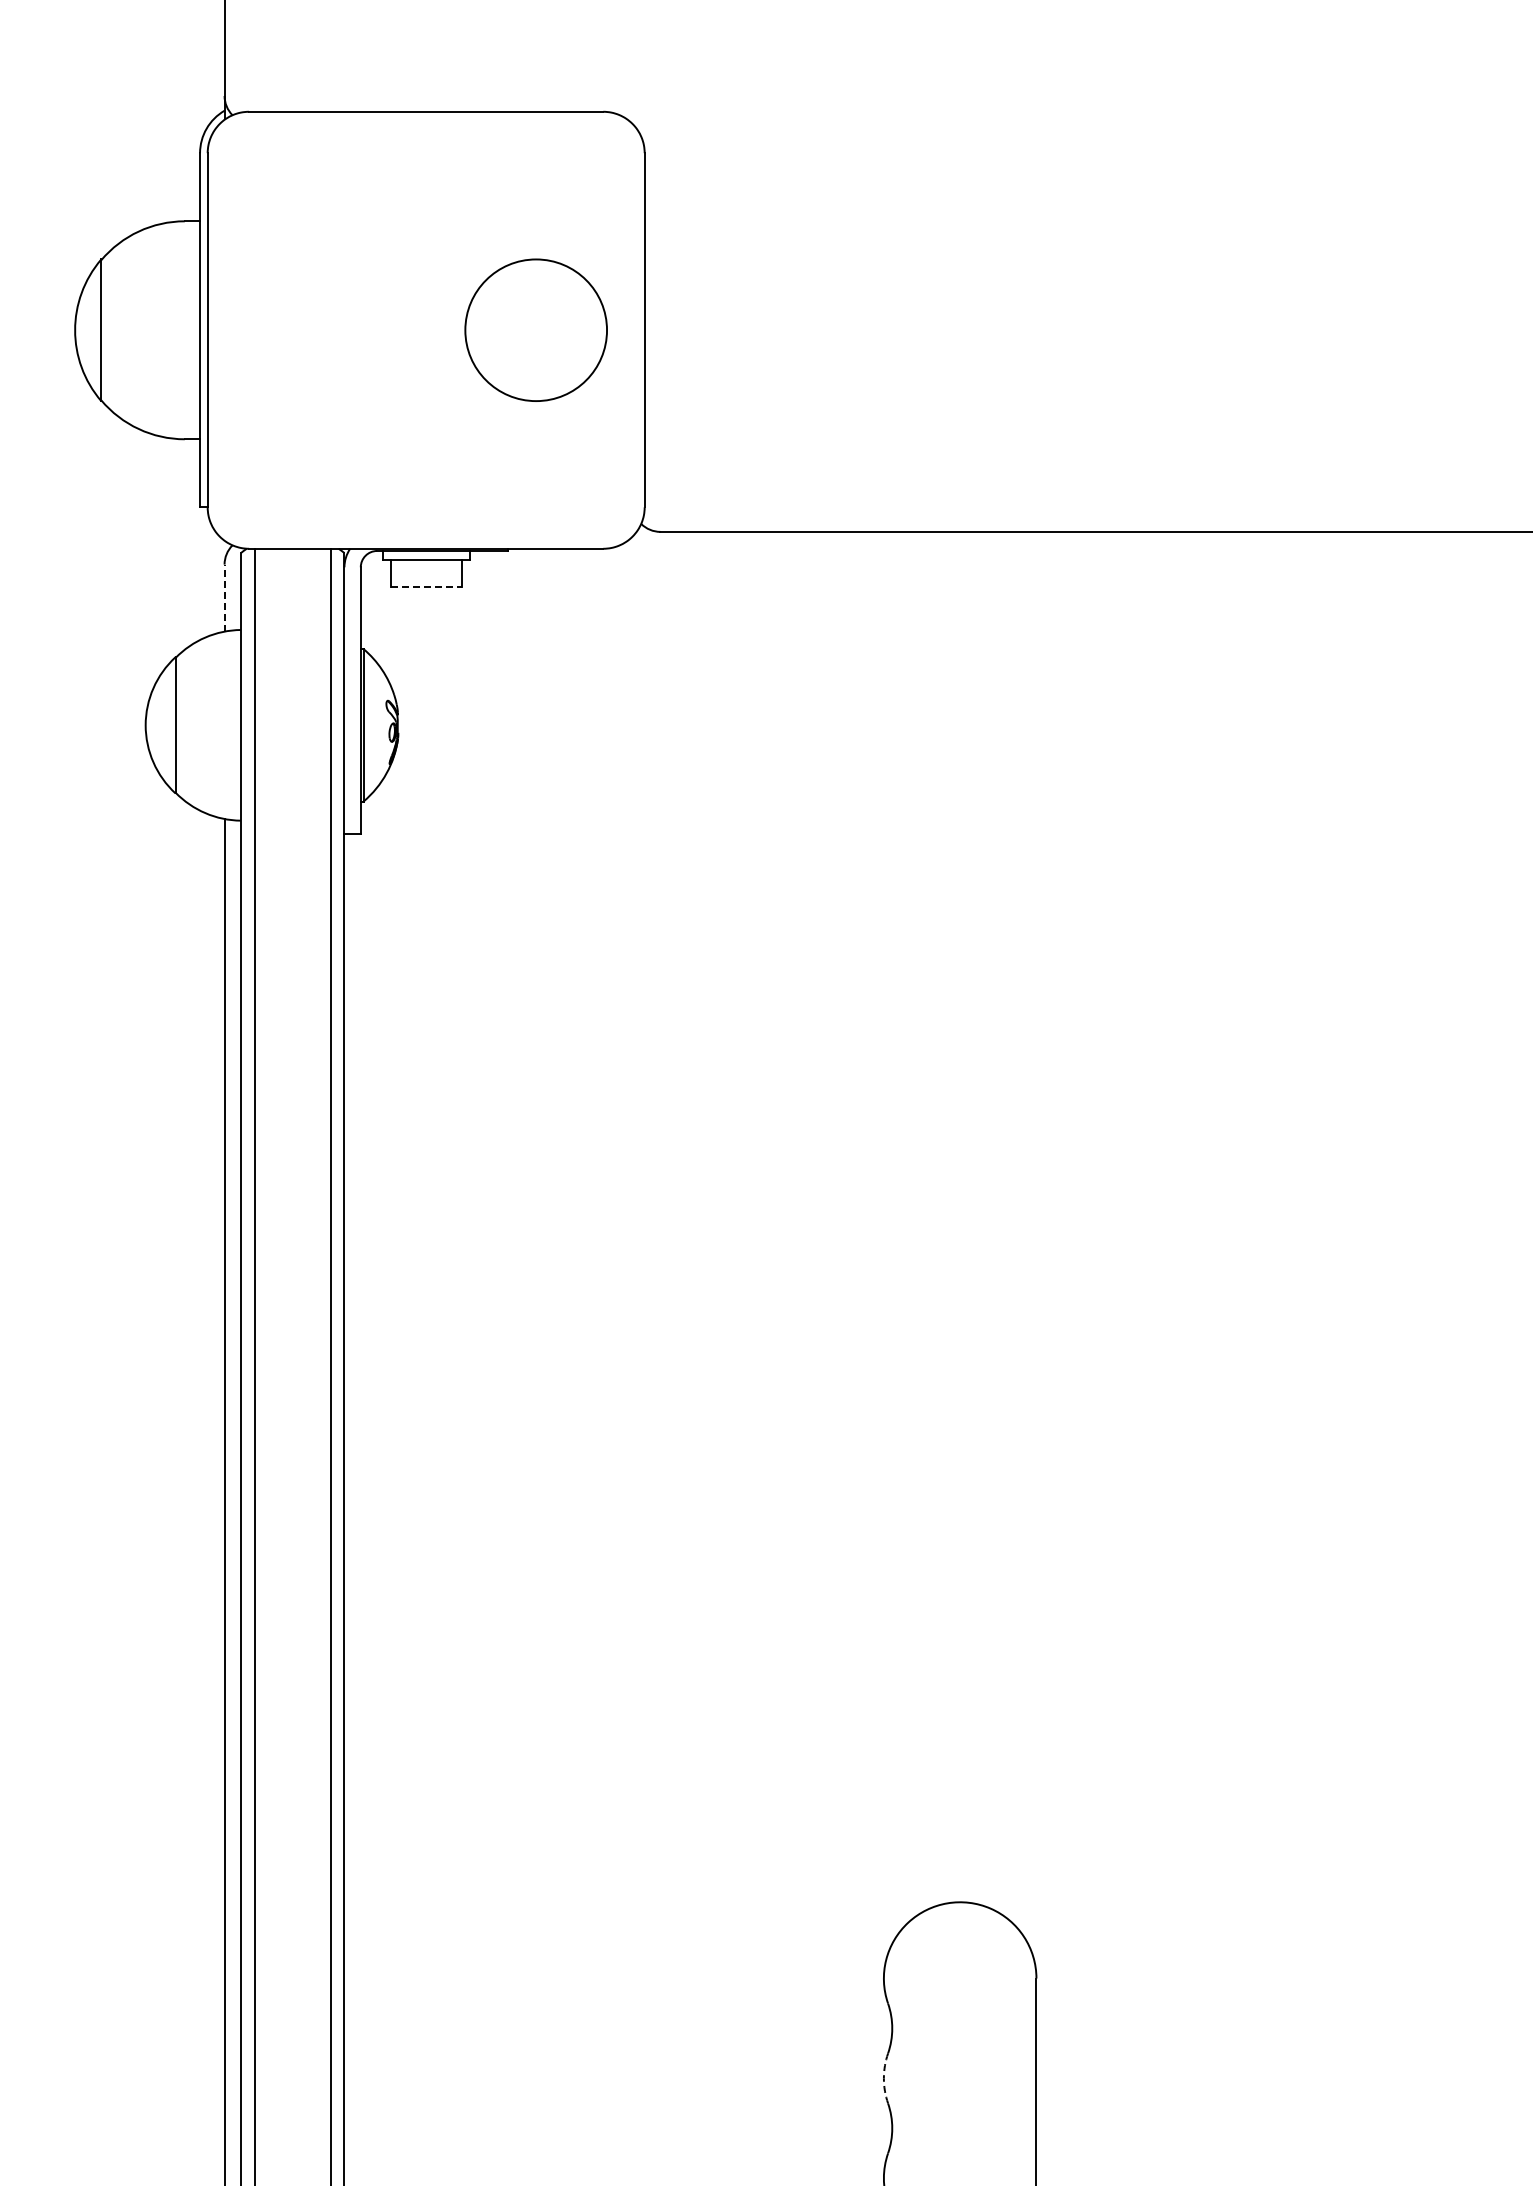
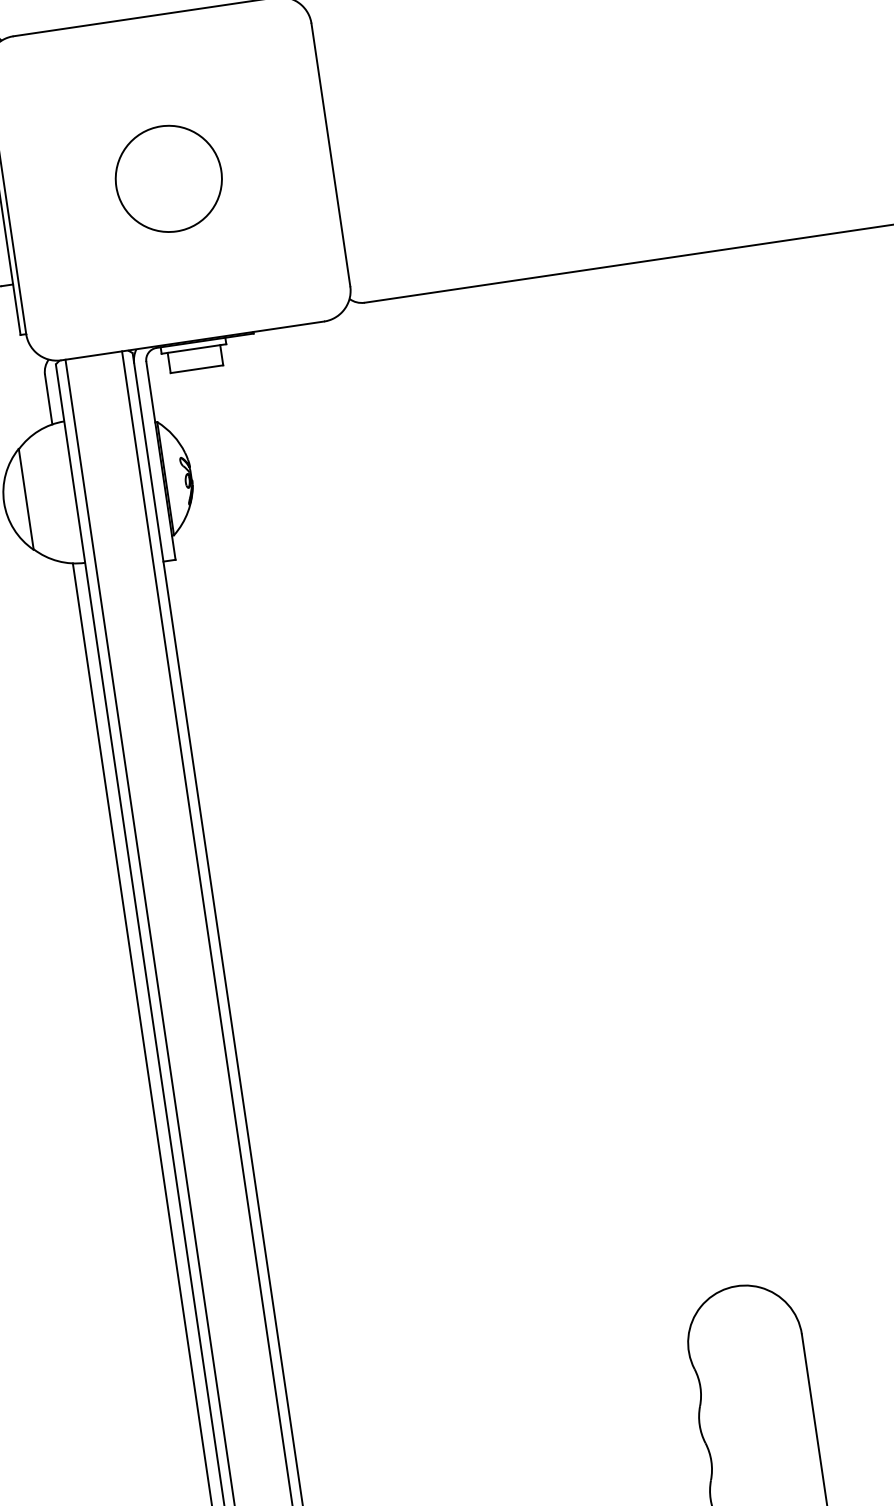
circle: (535, 329) -> (168, 178), moved
line: (426, 586) -> (197, 368), dashed -> solid
line: (224, 598) -> (48, 399), dashed -> solid
arc: (883, 2078) -> (699, 1425), dashed -> solid

